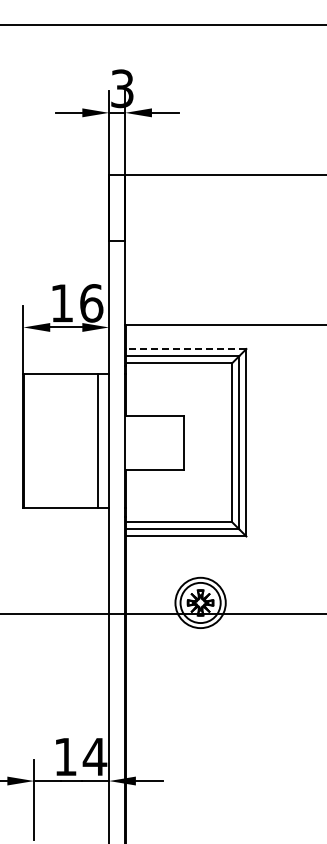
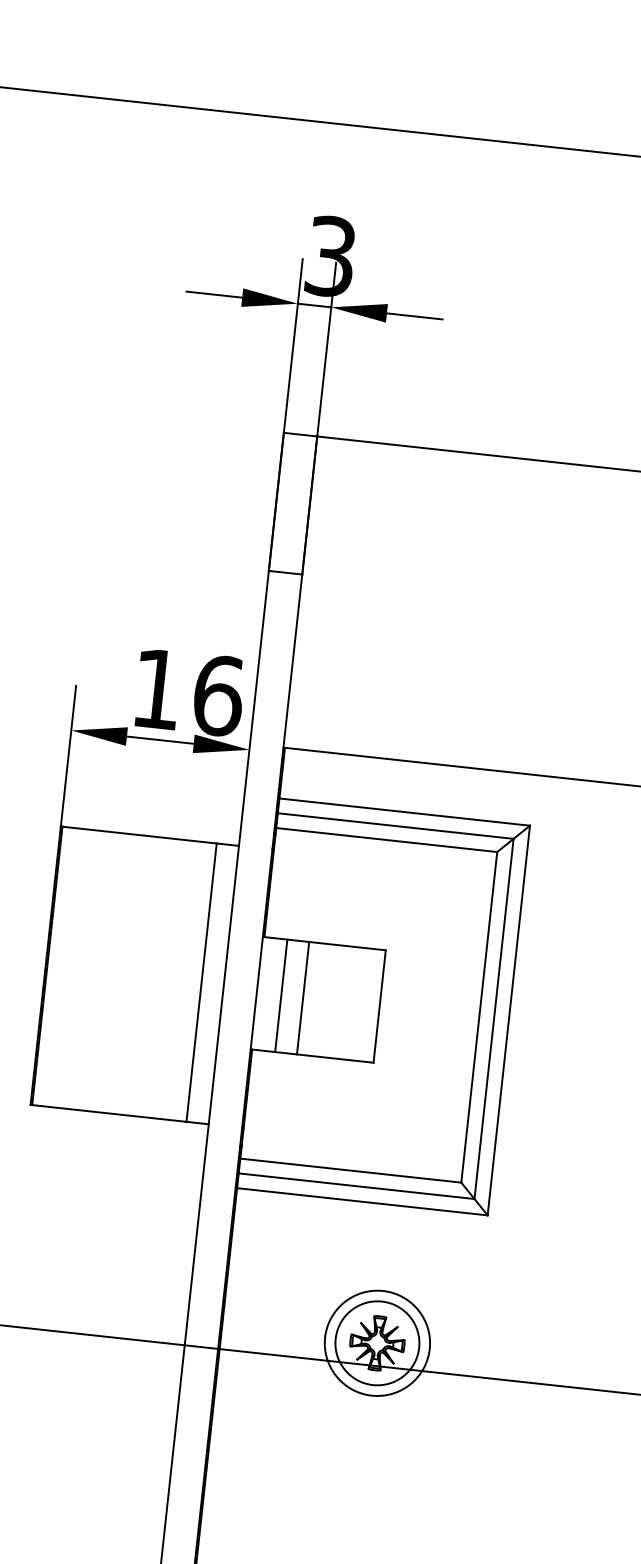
line: (185, 349) -> (403, 812), dashed -> solid
line: (136, 442) -> (280, 995), added
line: (147, 442) -> (303, 997), added

